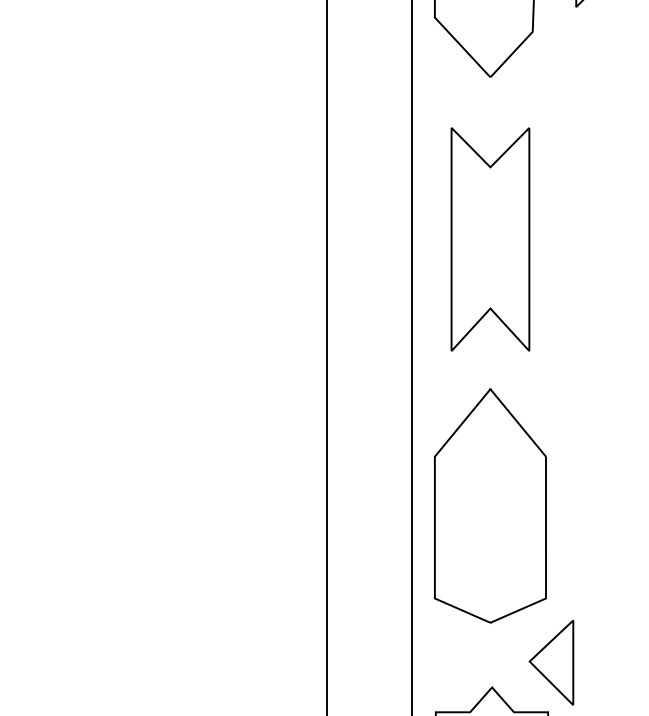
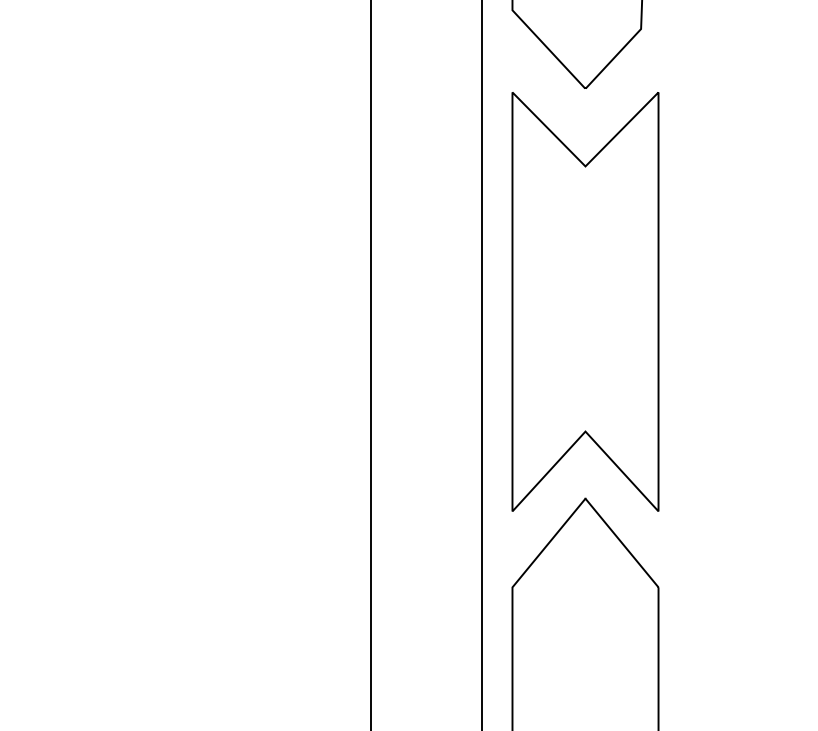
part: (490, 239) -> (585, 301), size x1.43

